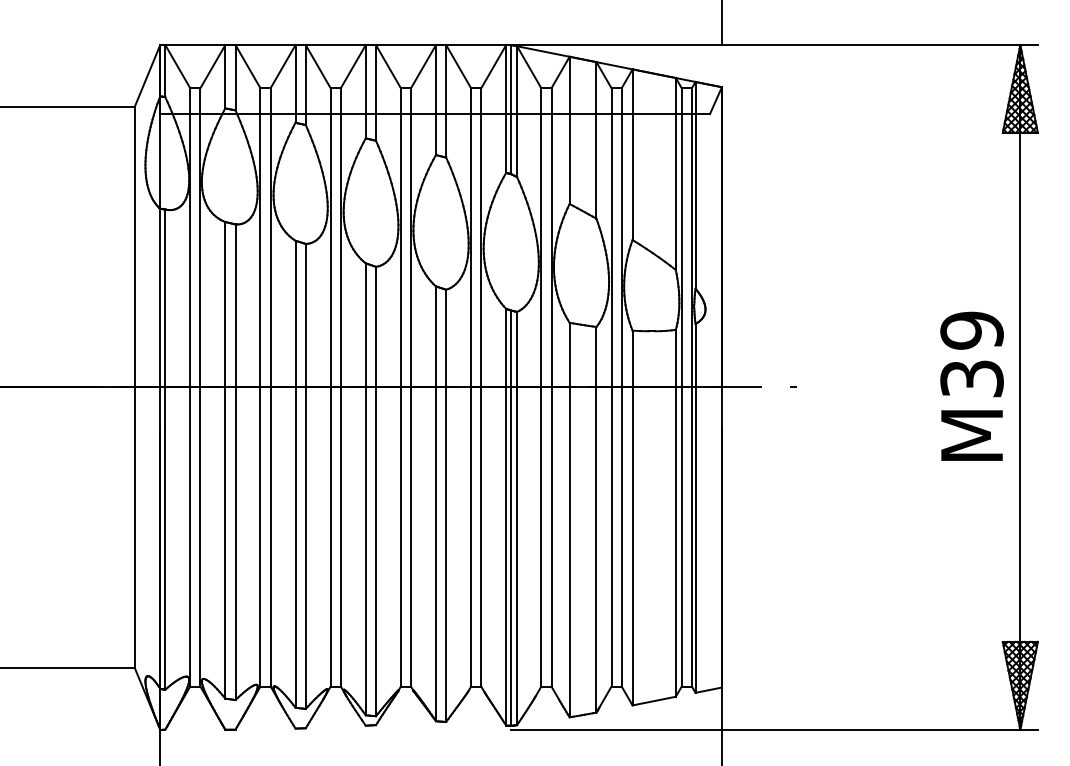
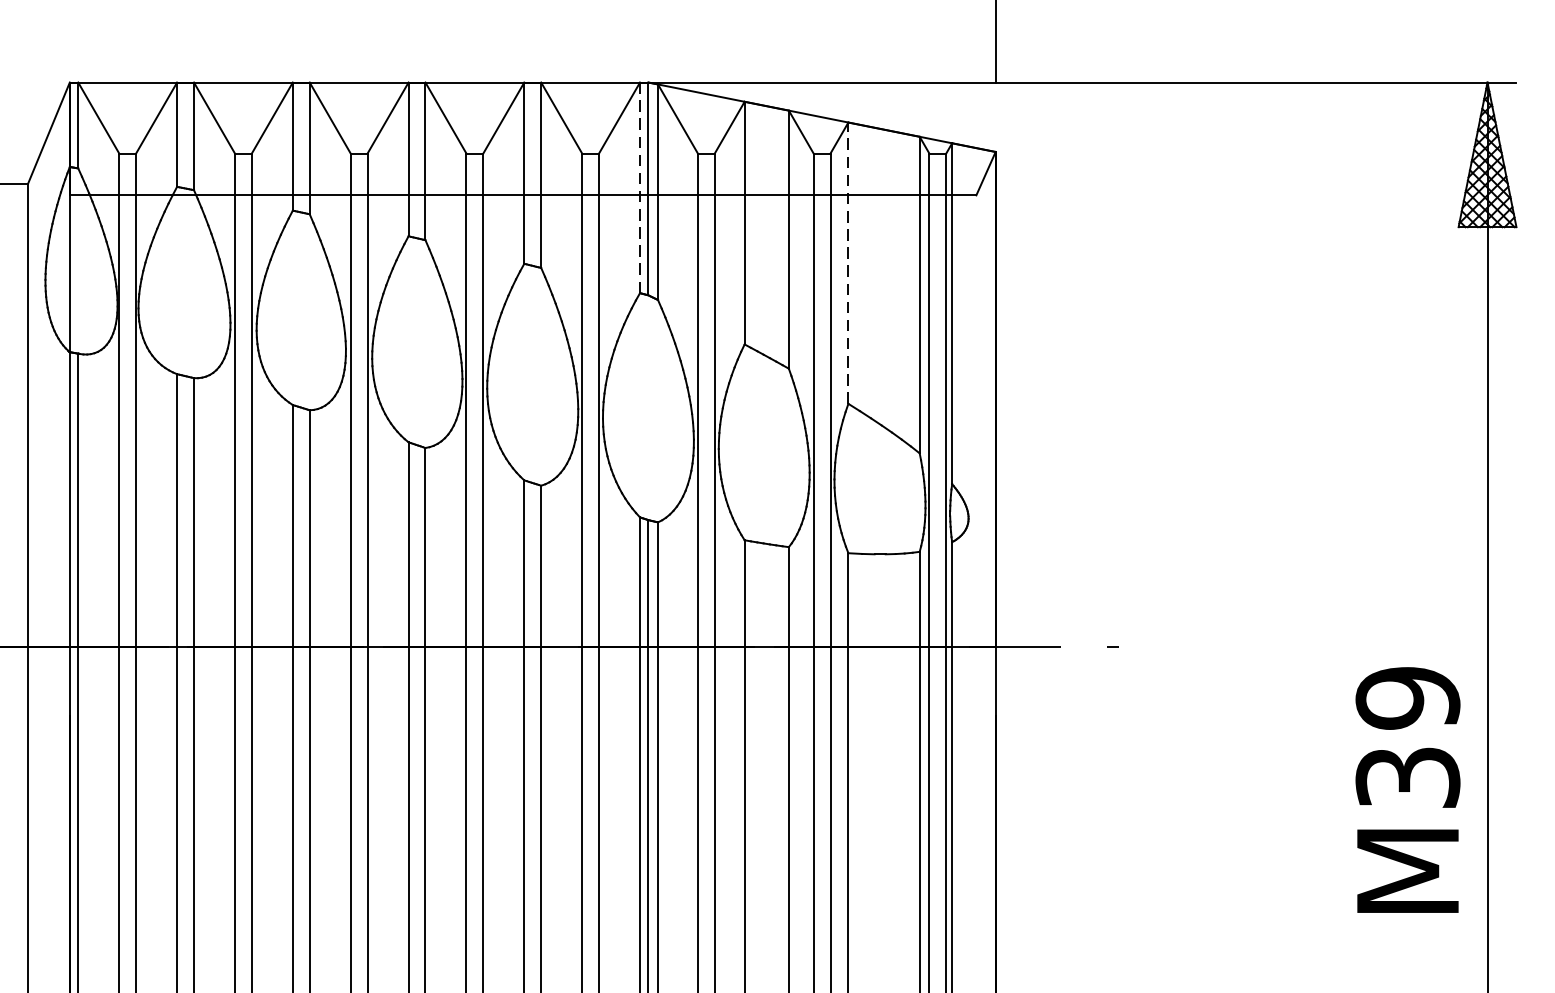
line: (506, 109) -> (640, 188), solid -> dashed
line: (632, 154) -> (848, 262), solid -> dashed
text: (971, 385) -> (1407, 788), moved

